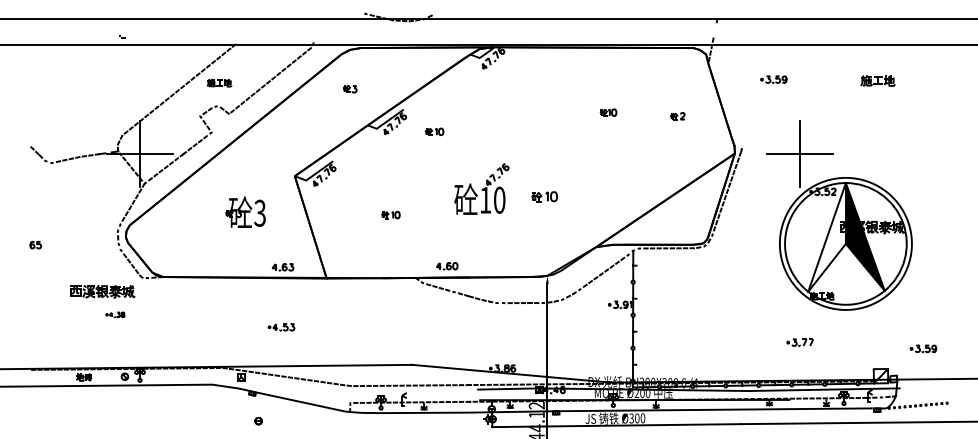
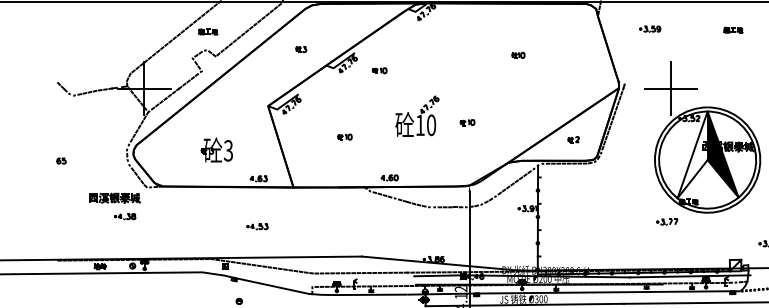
part: (877, 80) -> (732, 29), size x0.71
part: (349, 88) -> (300, 48), moved
part: (677, 116) -> (573, 139), moved
part: (544, 196) -> (467, 122), size x0.71
part: (245, 211) -> (216, 149), moved
part: (115, 314) -> (125, 216), size x1.43
part: (799, 342) -> (666, 221), moved

